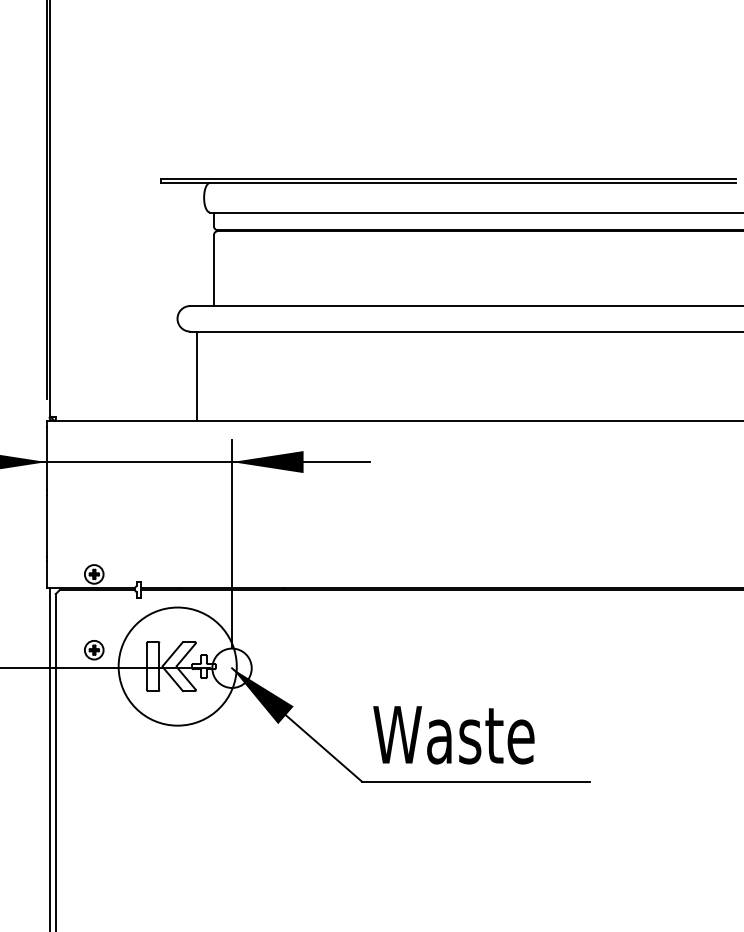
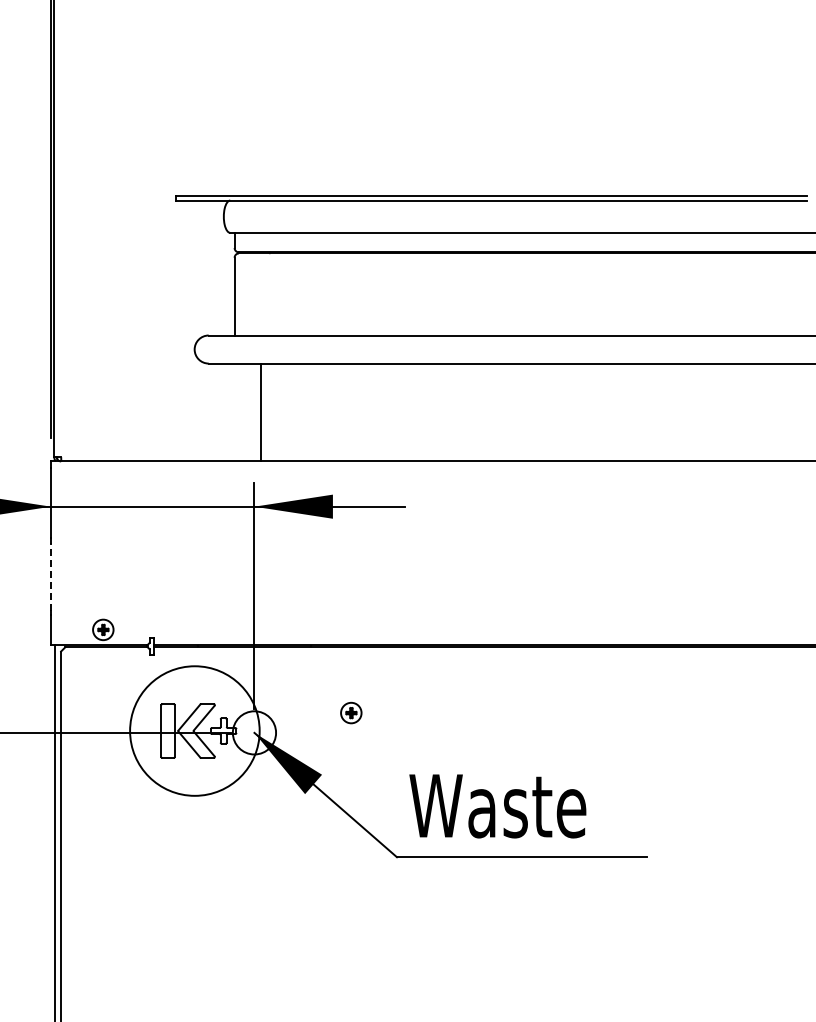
line: (196, 376) -> (260, 412), moved
line: (47, 525) -> (51, 576), solid -> dashed
part: (94, 649) -> (351, 712), moved

